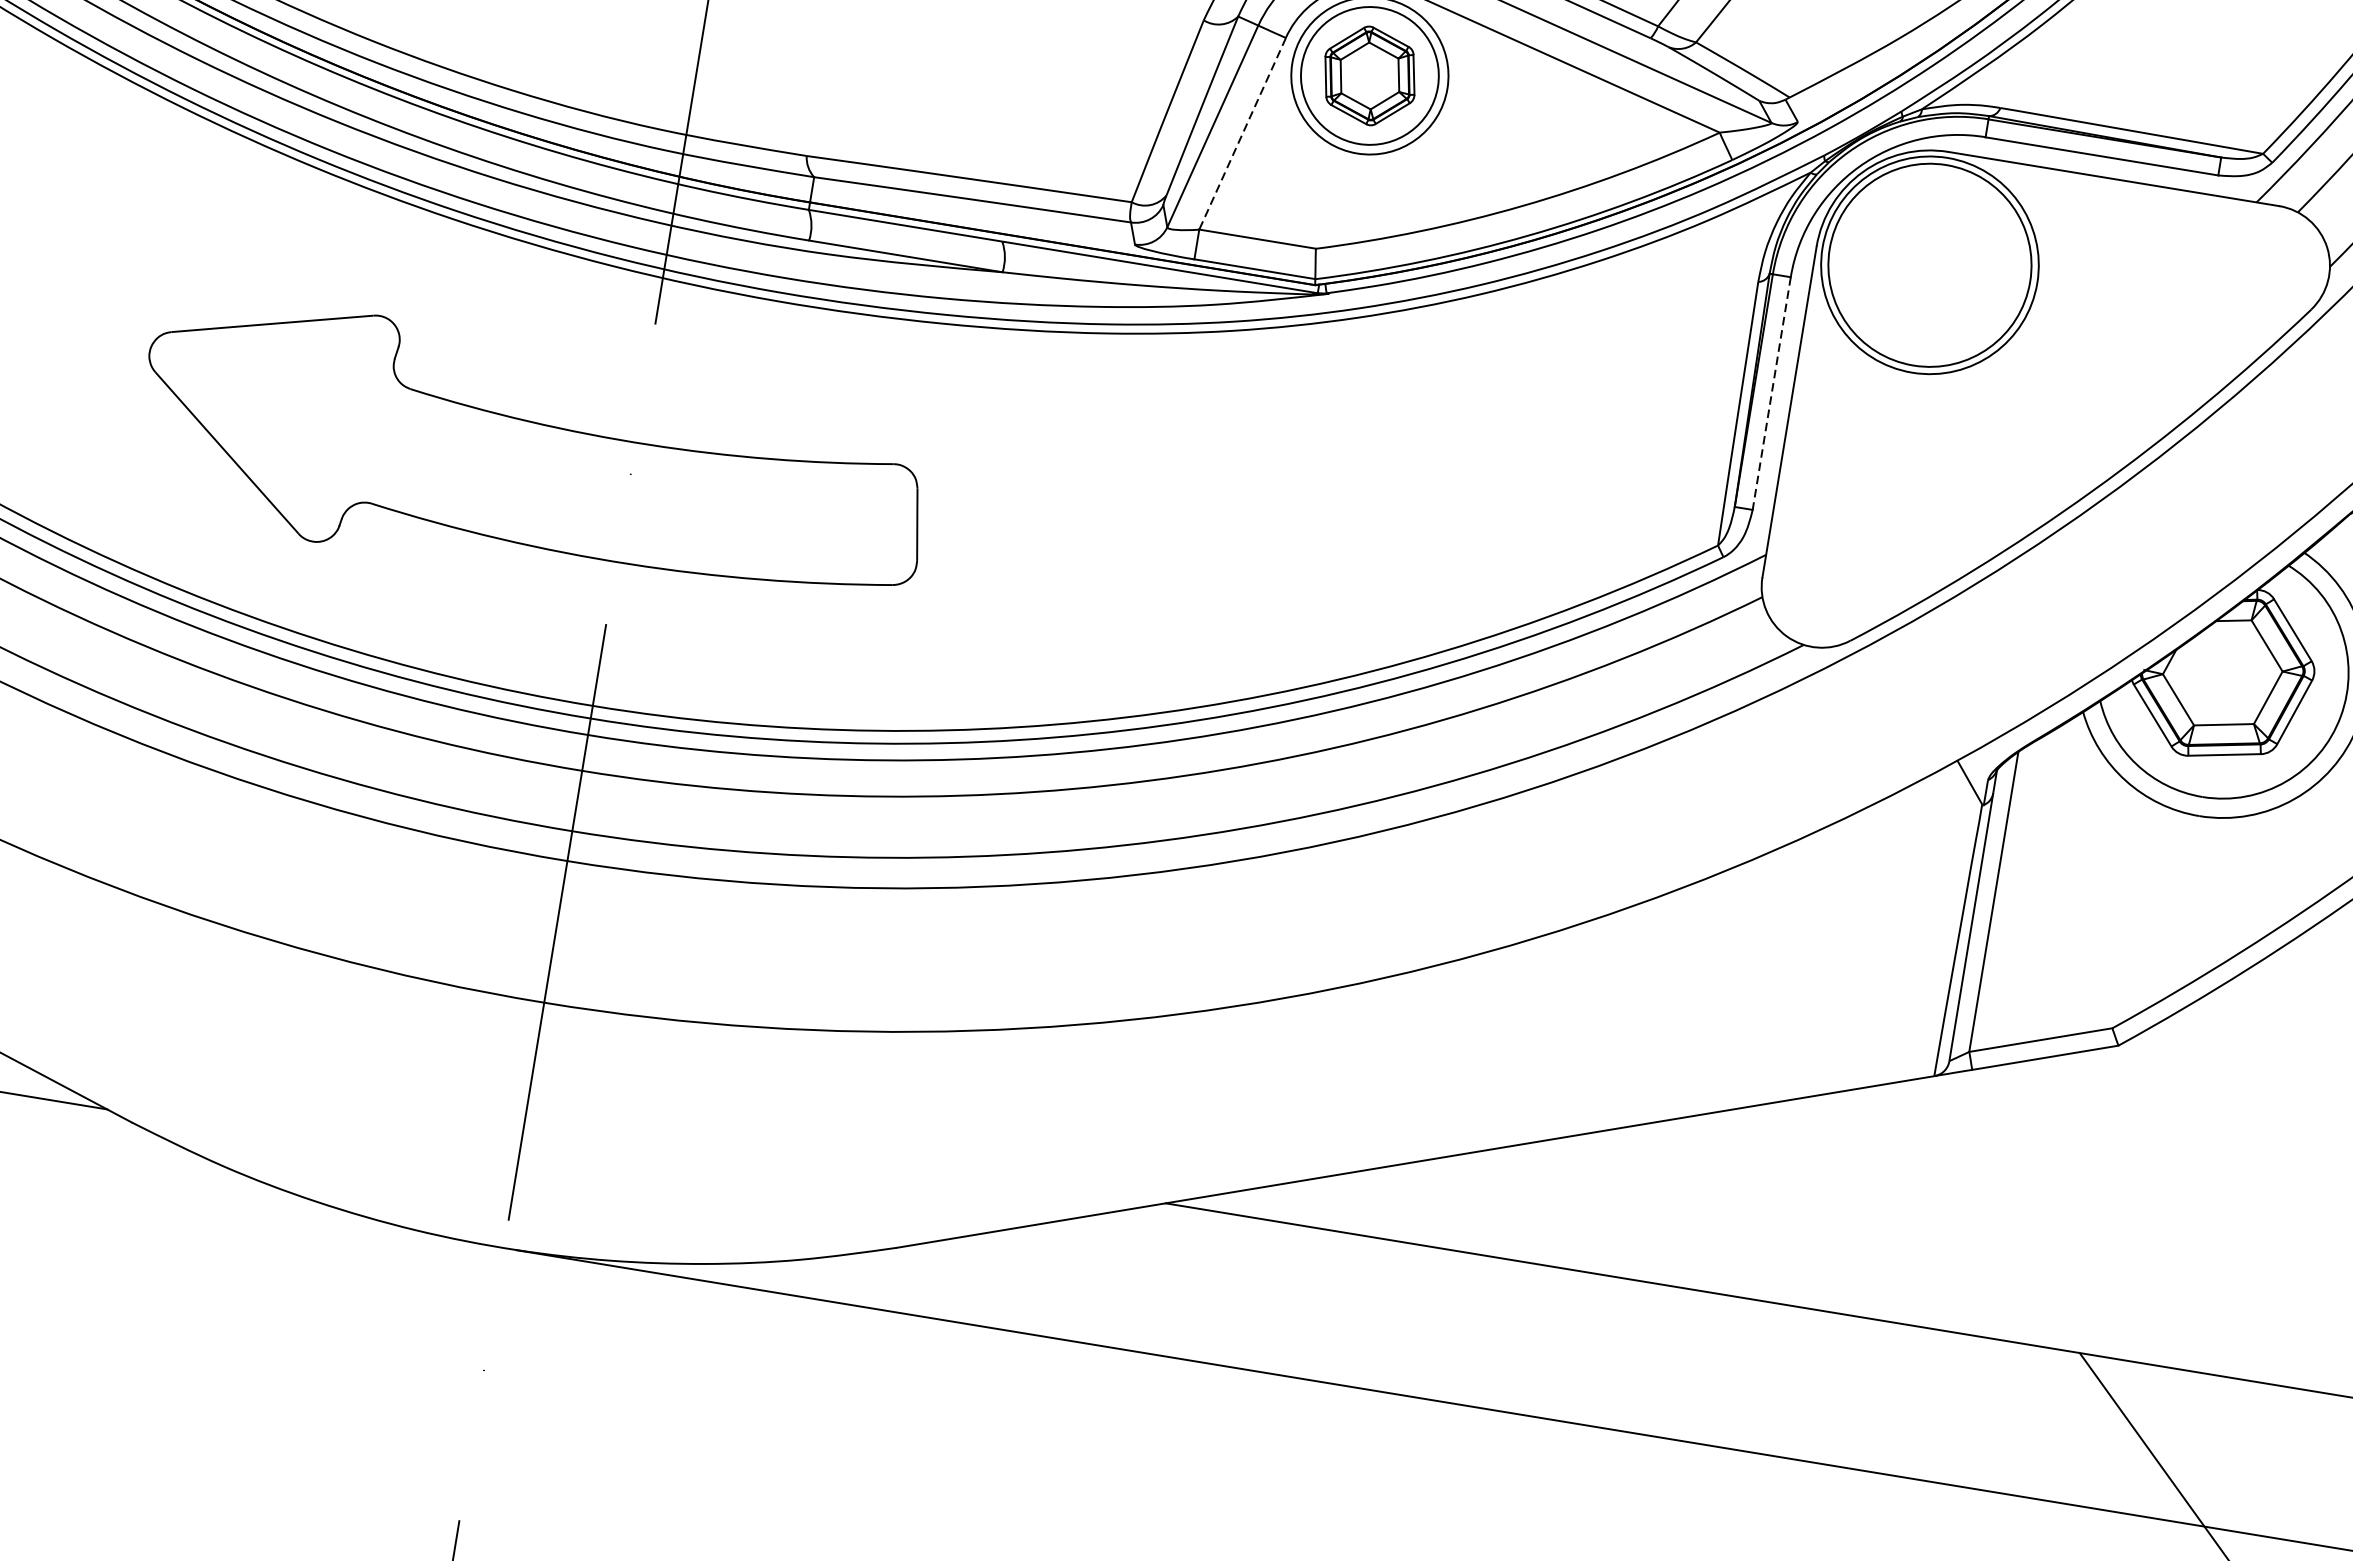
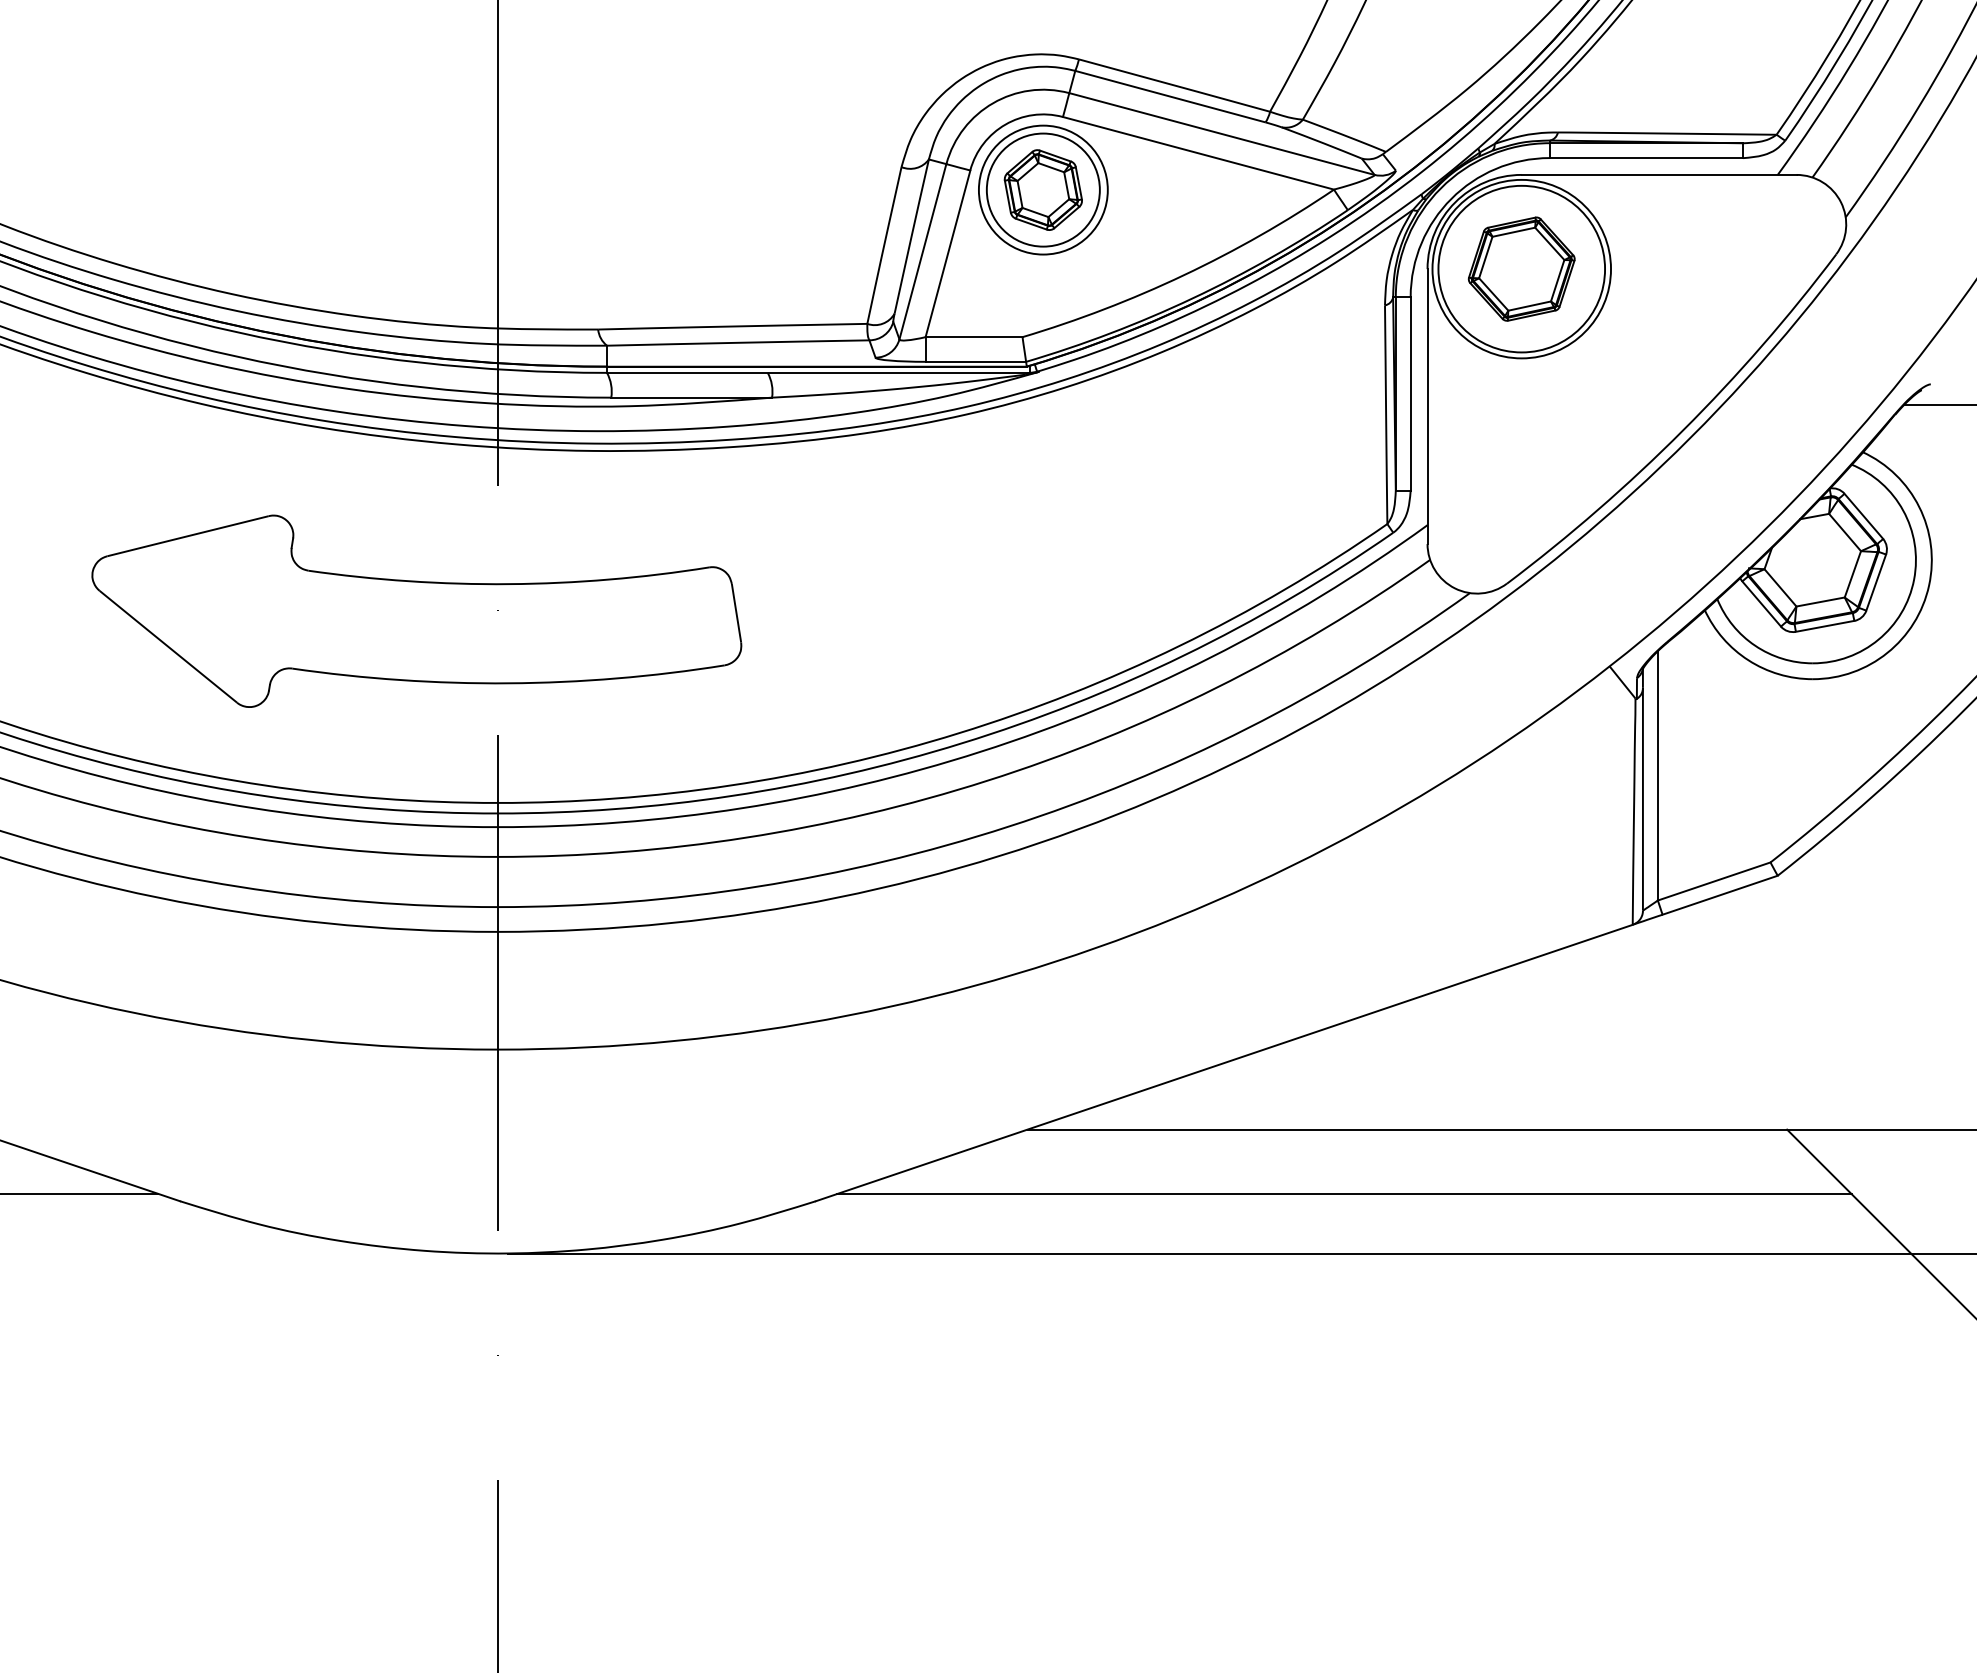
line: (1241, 134) -> (947, 254), dashed -> solid
part: (1929, 264) -> (1521, 268), added
line: (1771, 393) -> (1410, 393), dashed -> solid
line: (1534, 1342) -> (1344, 1193), added

